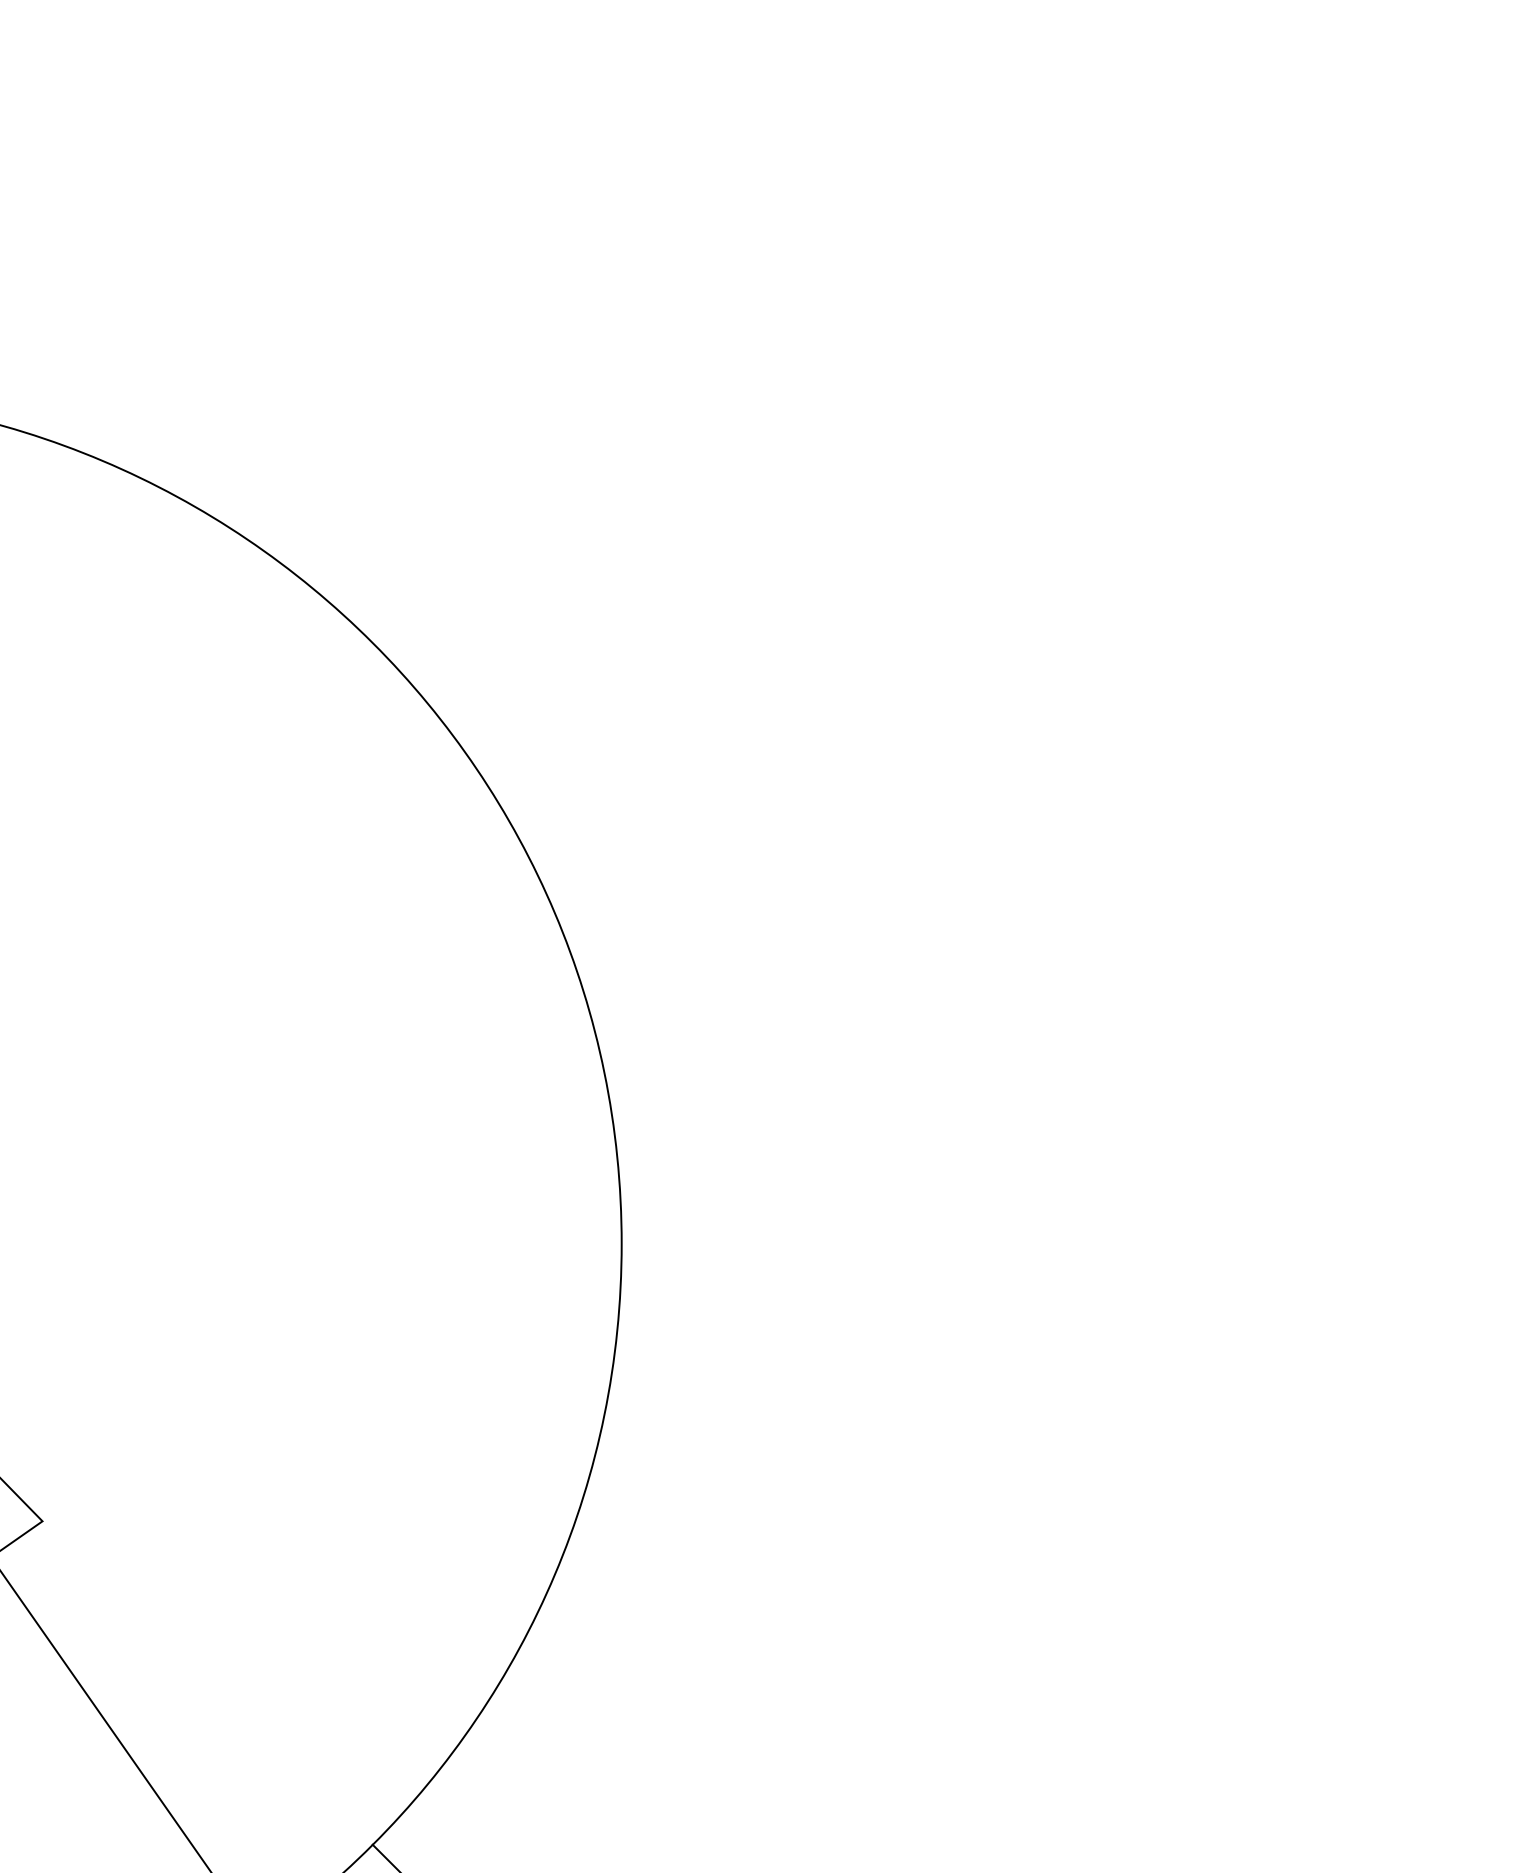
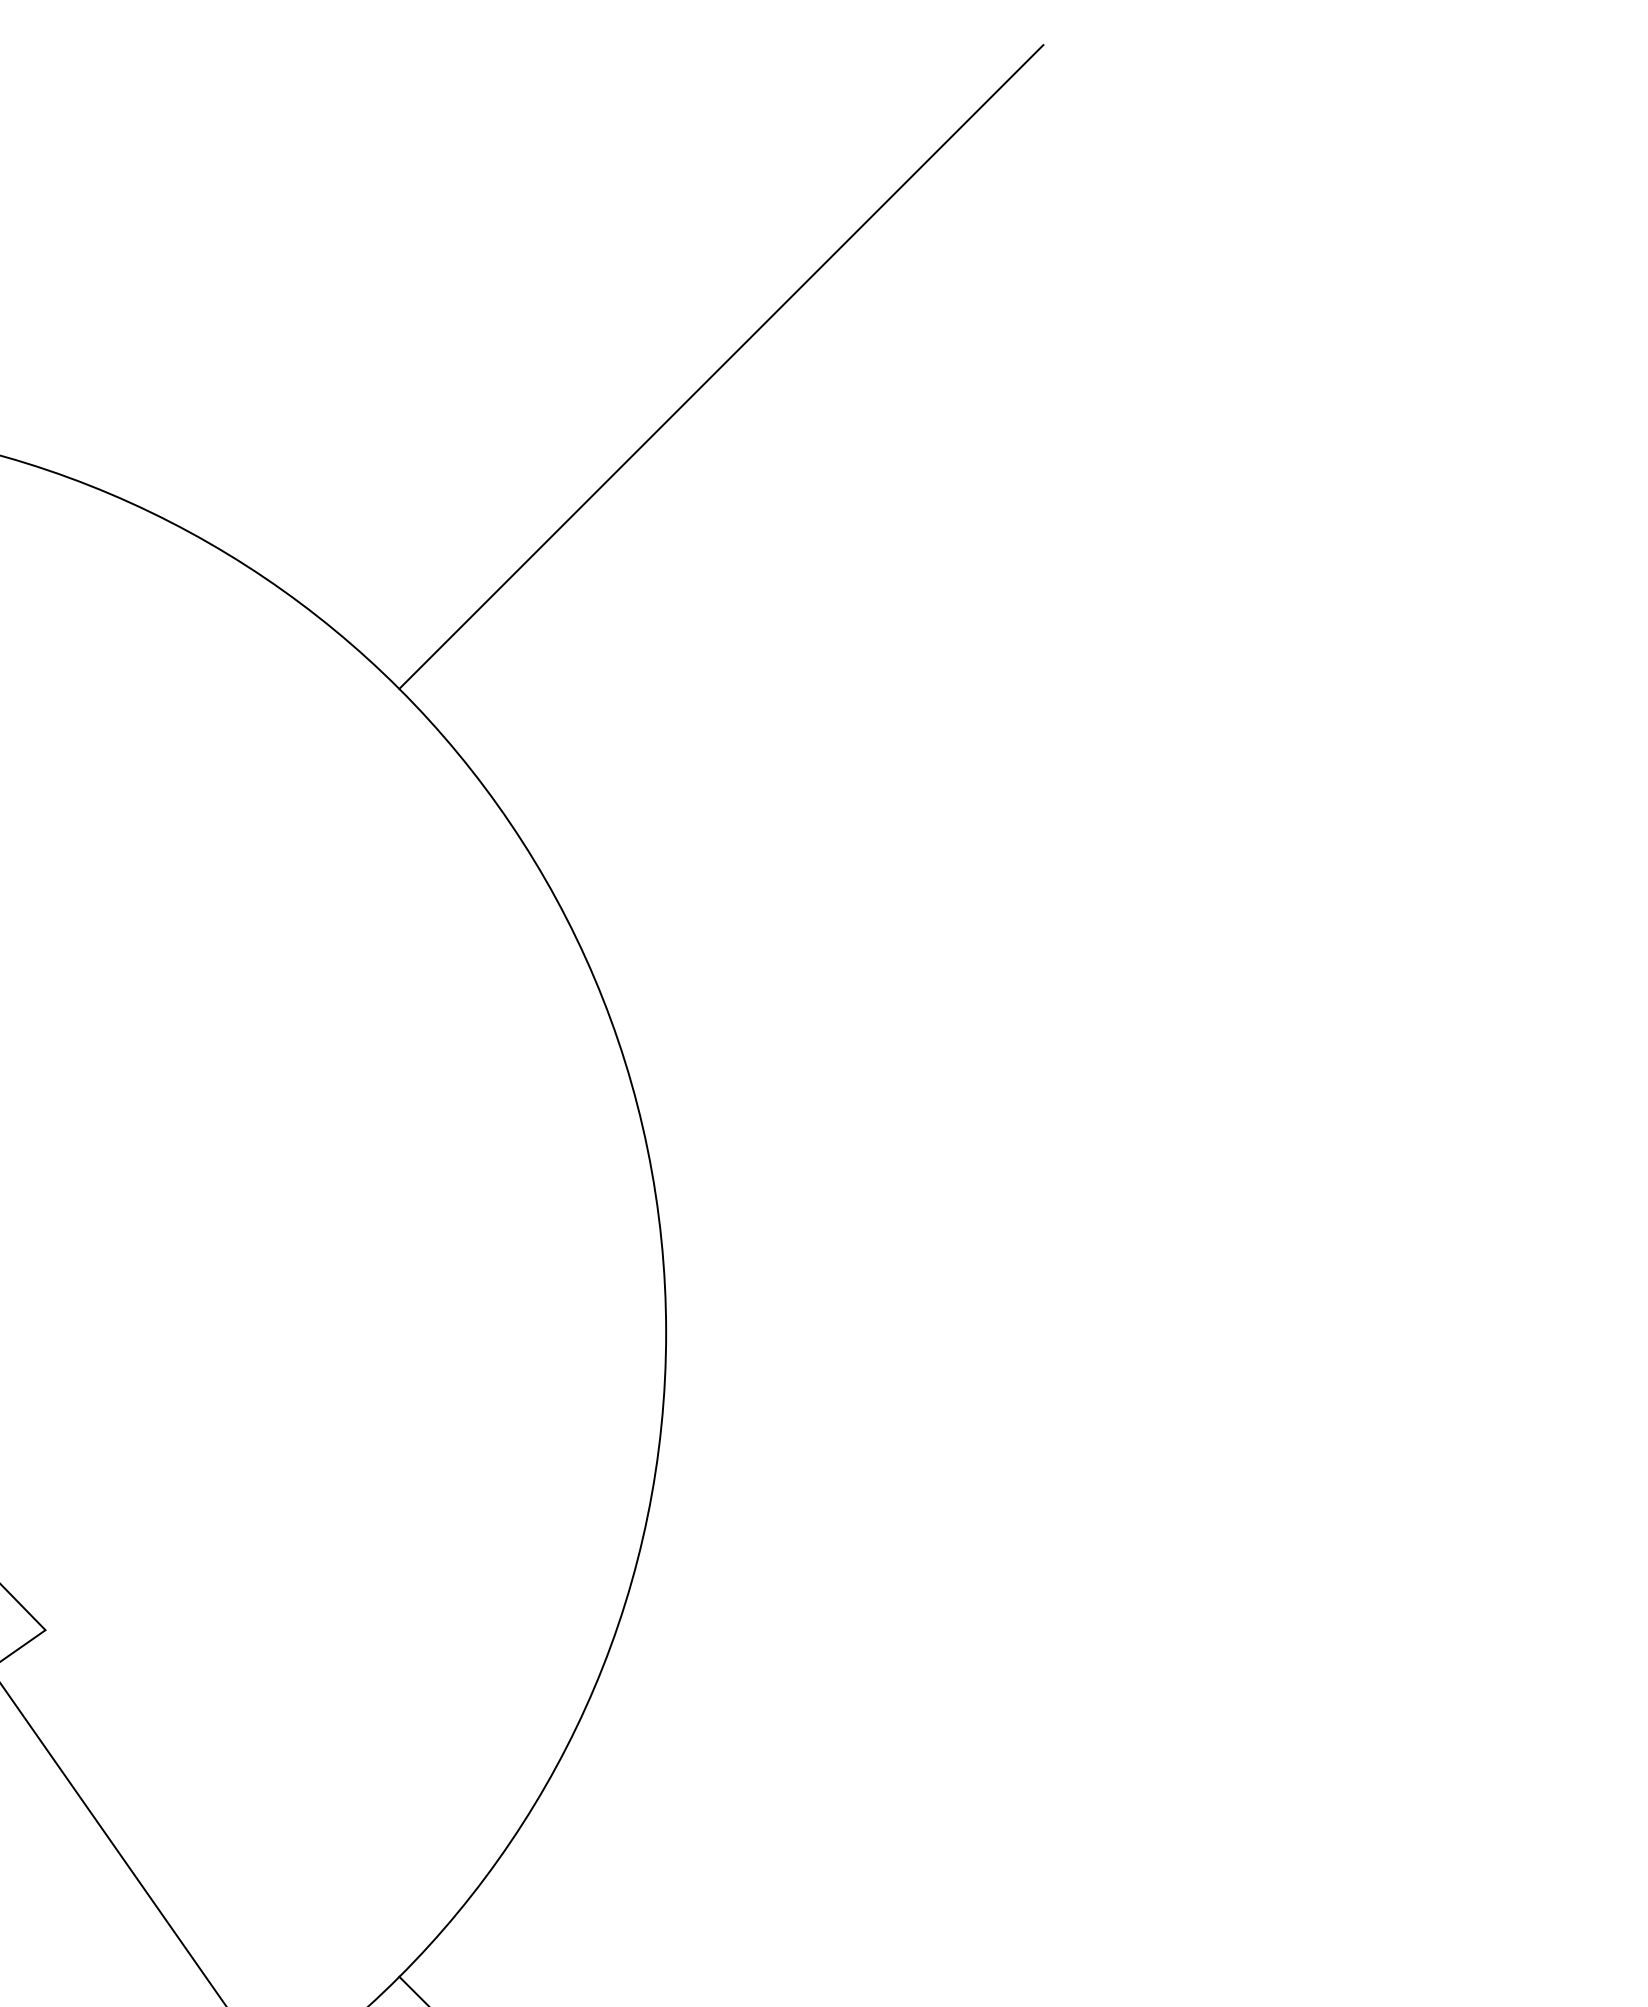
line: (673, 342) -> (721, 366), added

